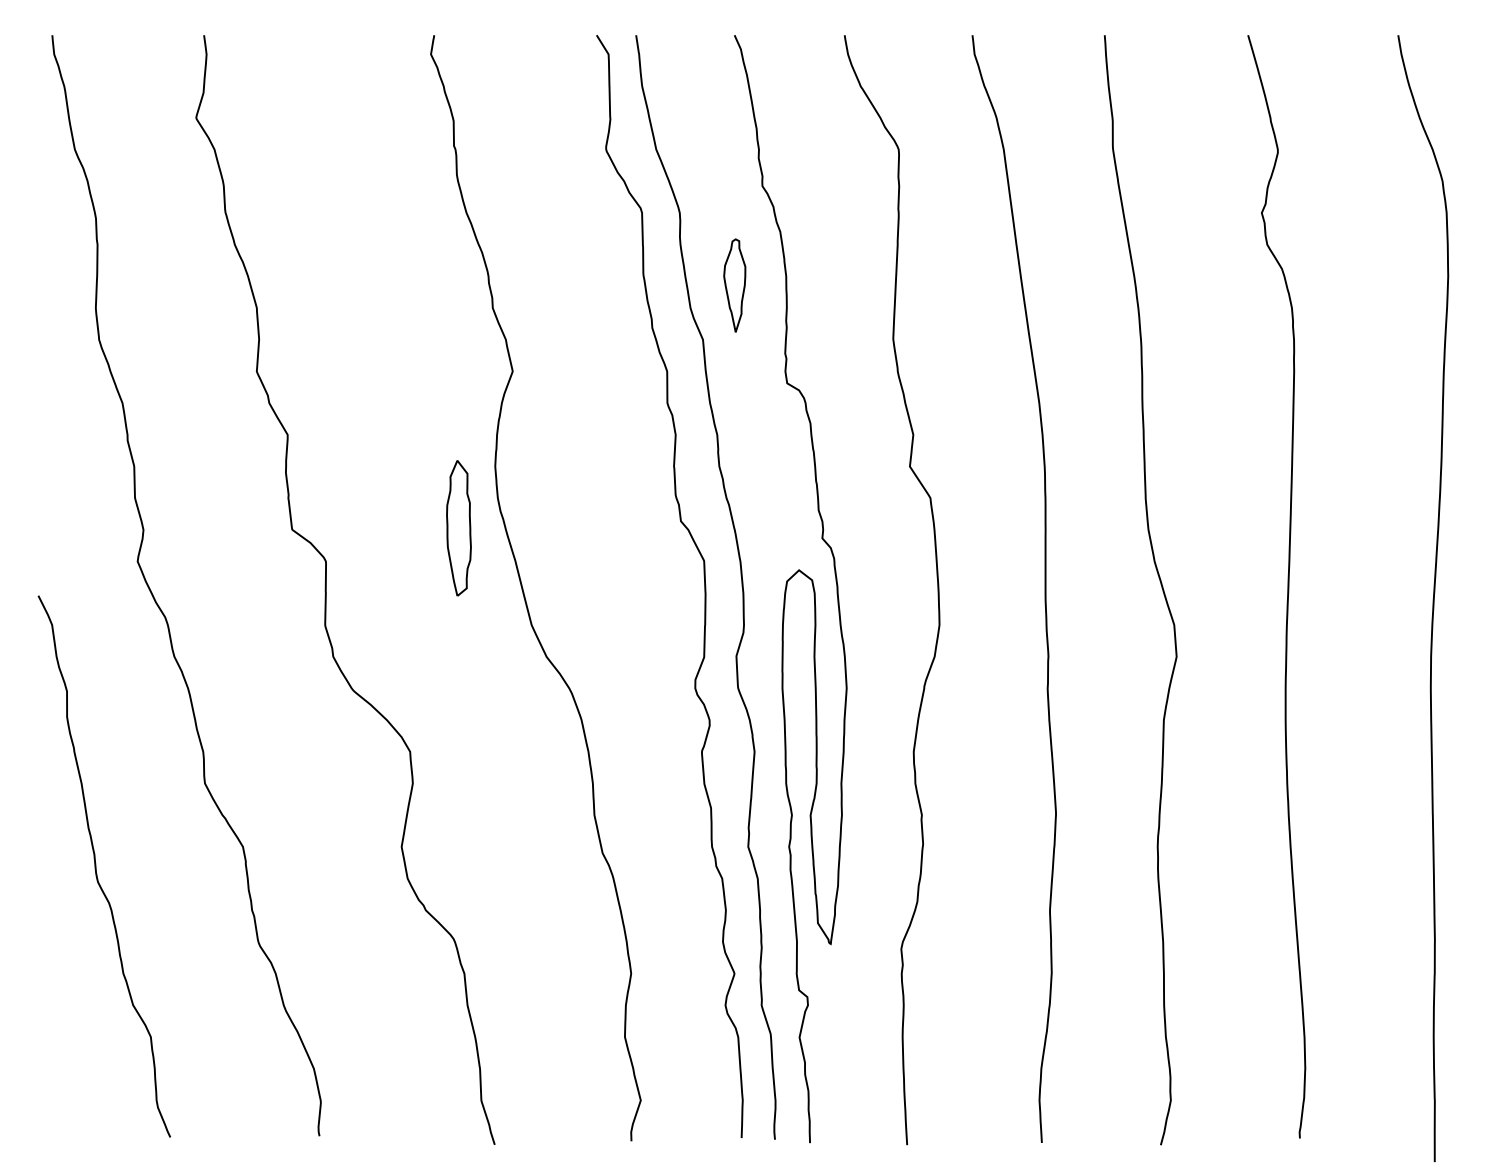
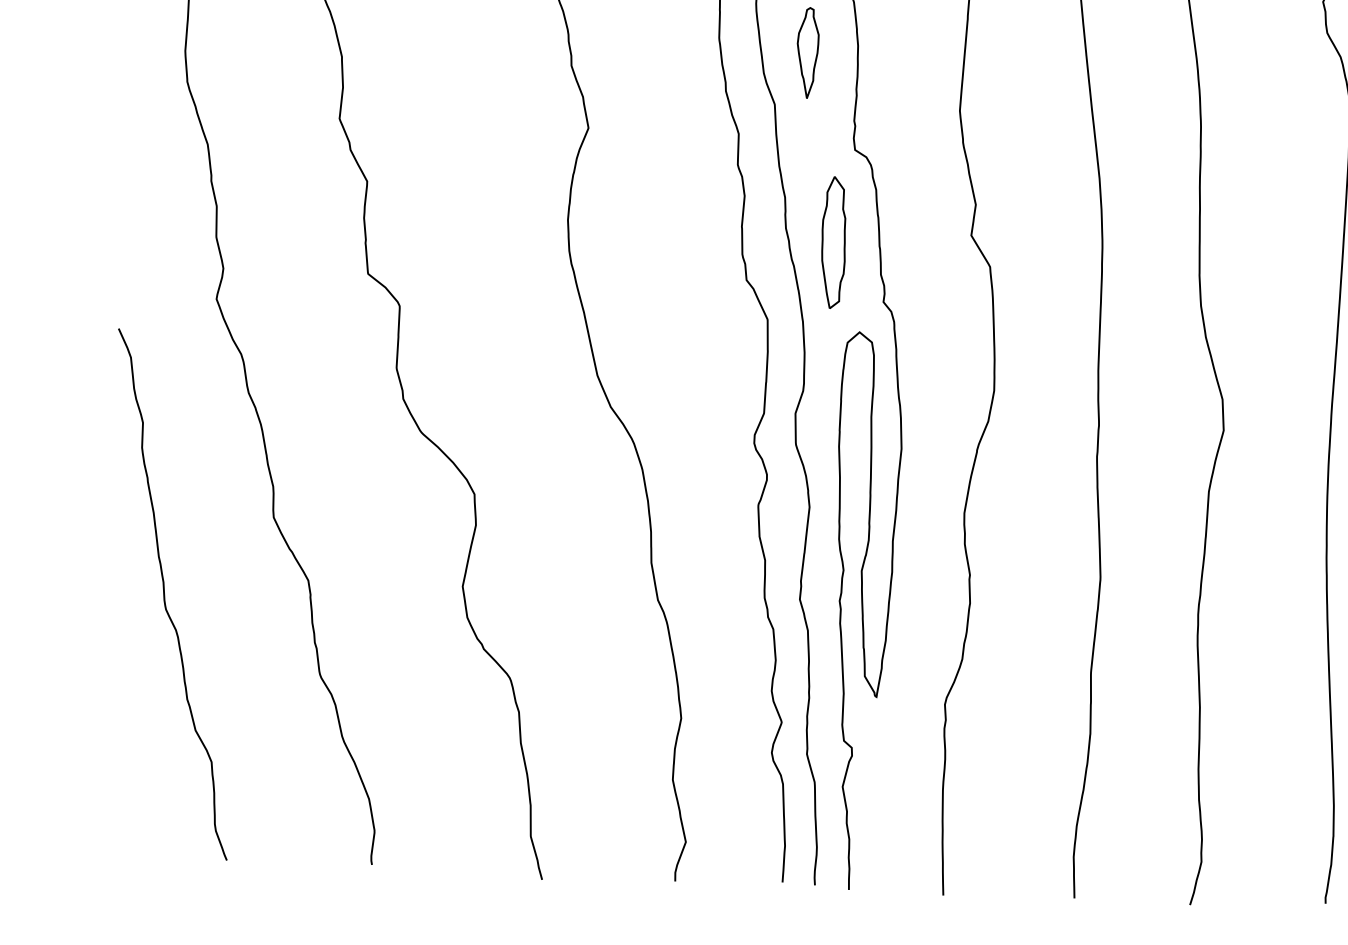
part: (458, 528) -> (833, 242), moved

